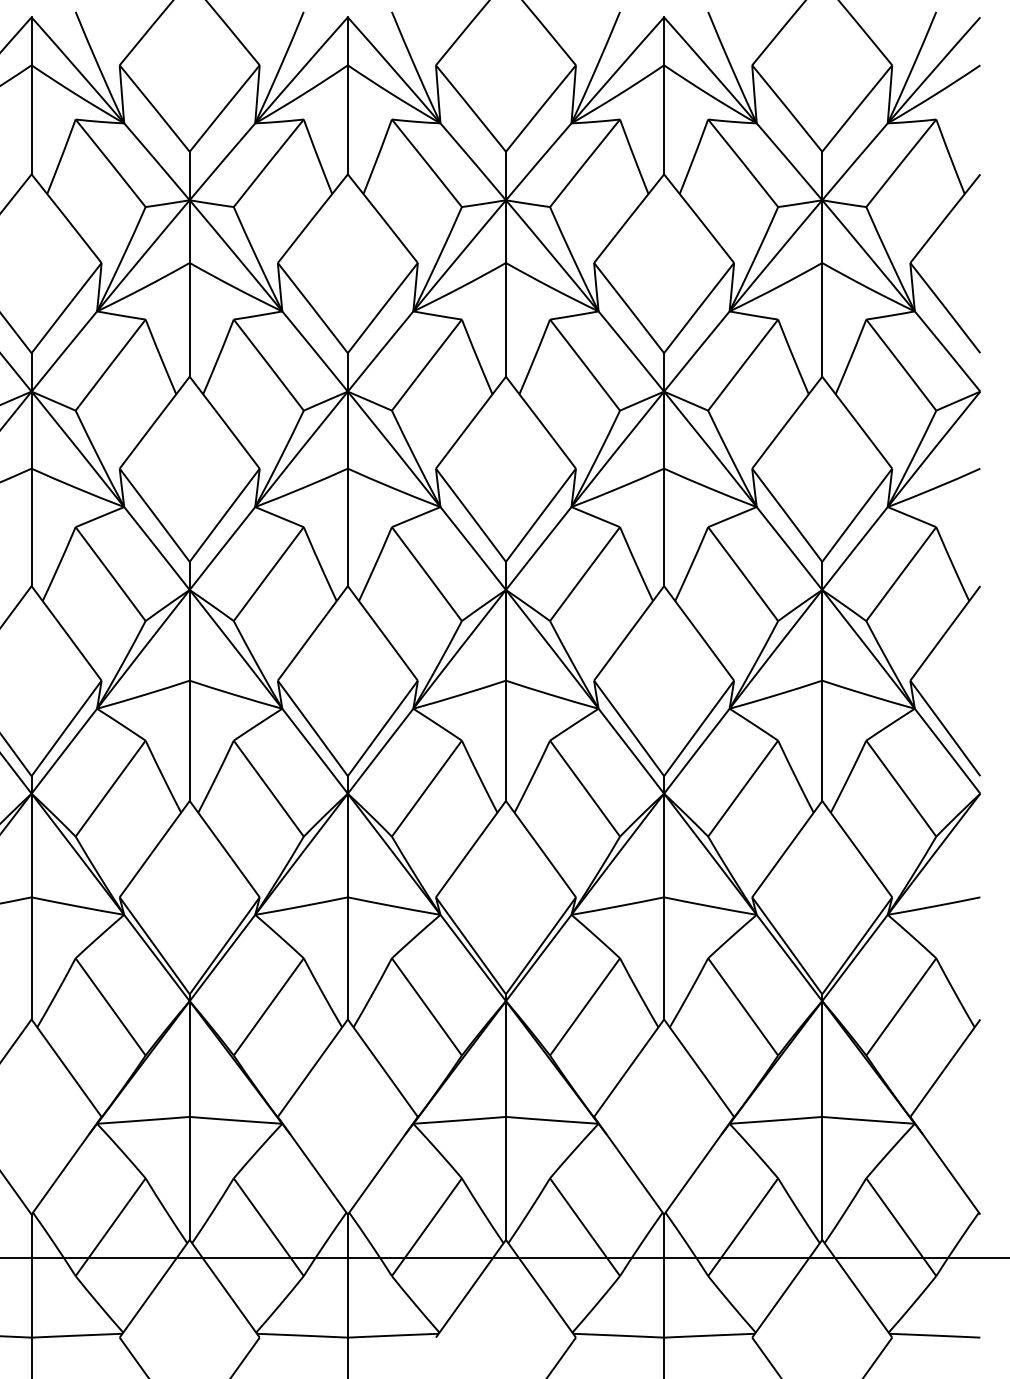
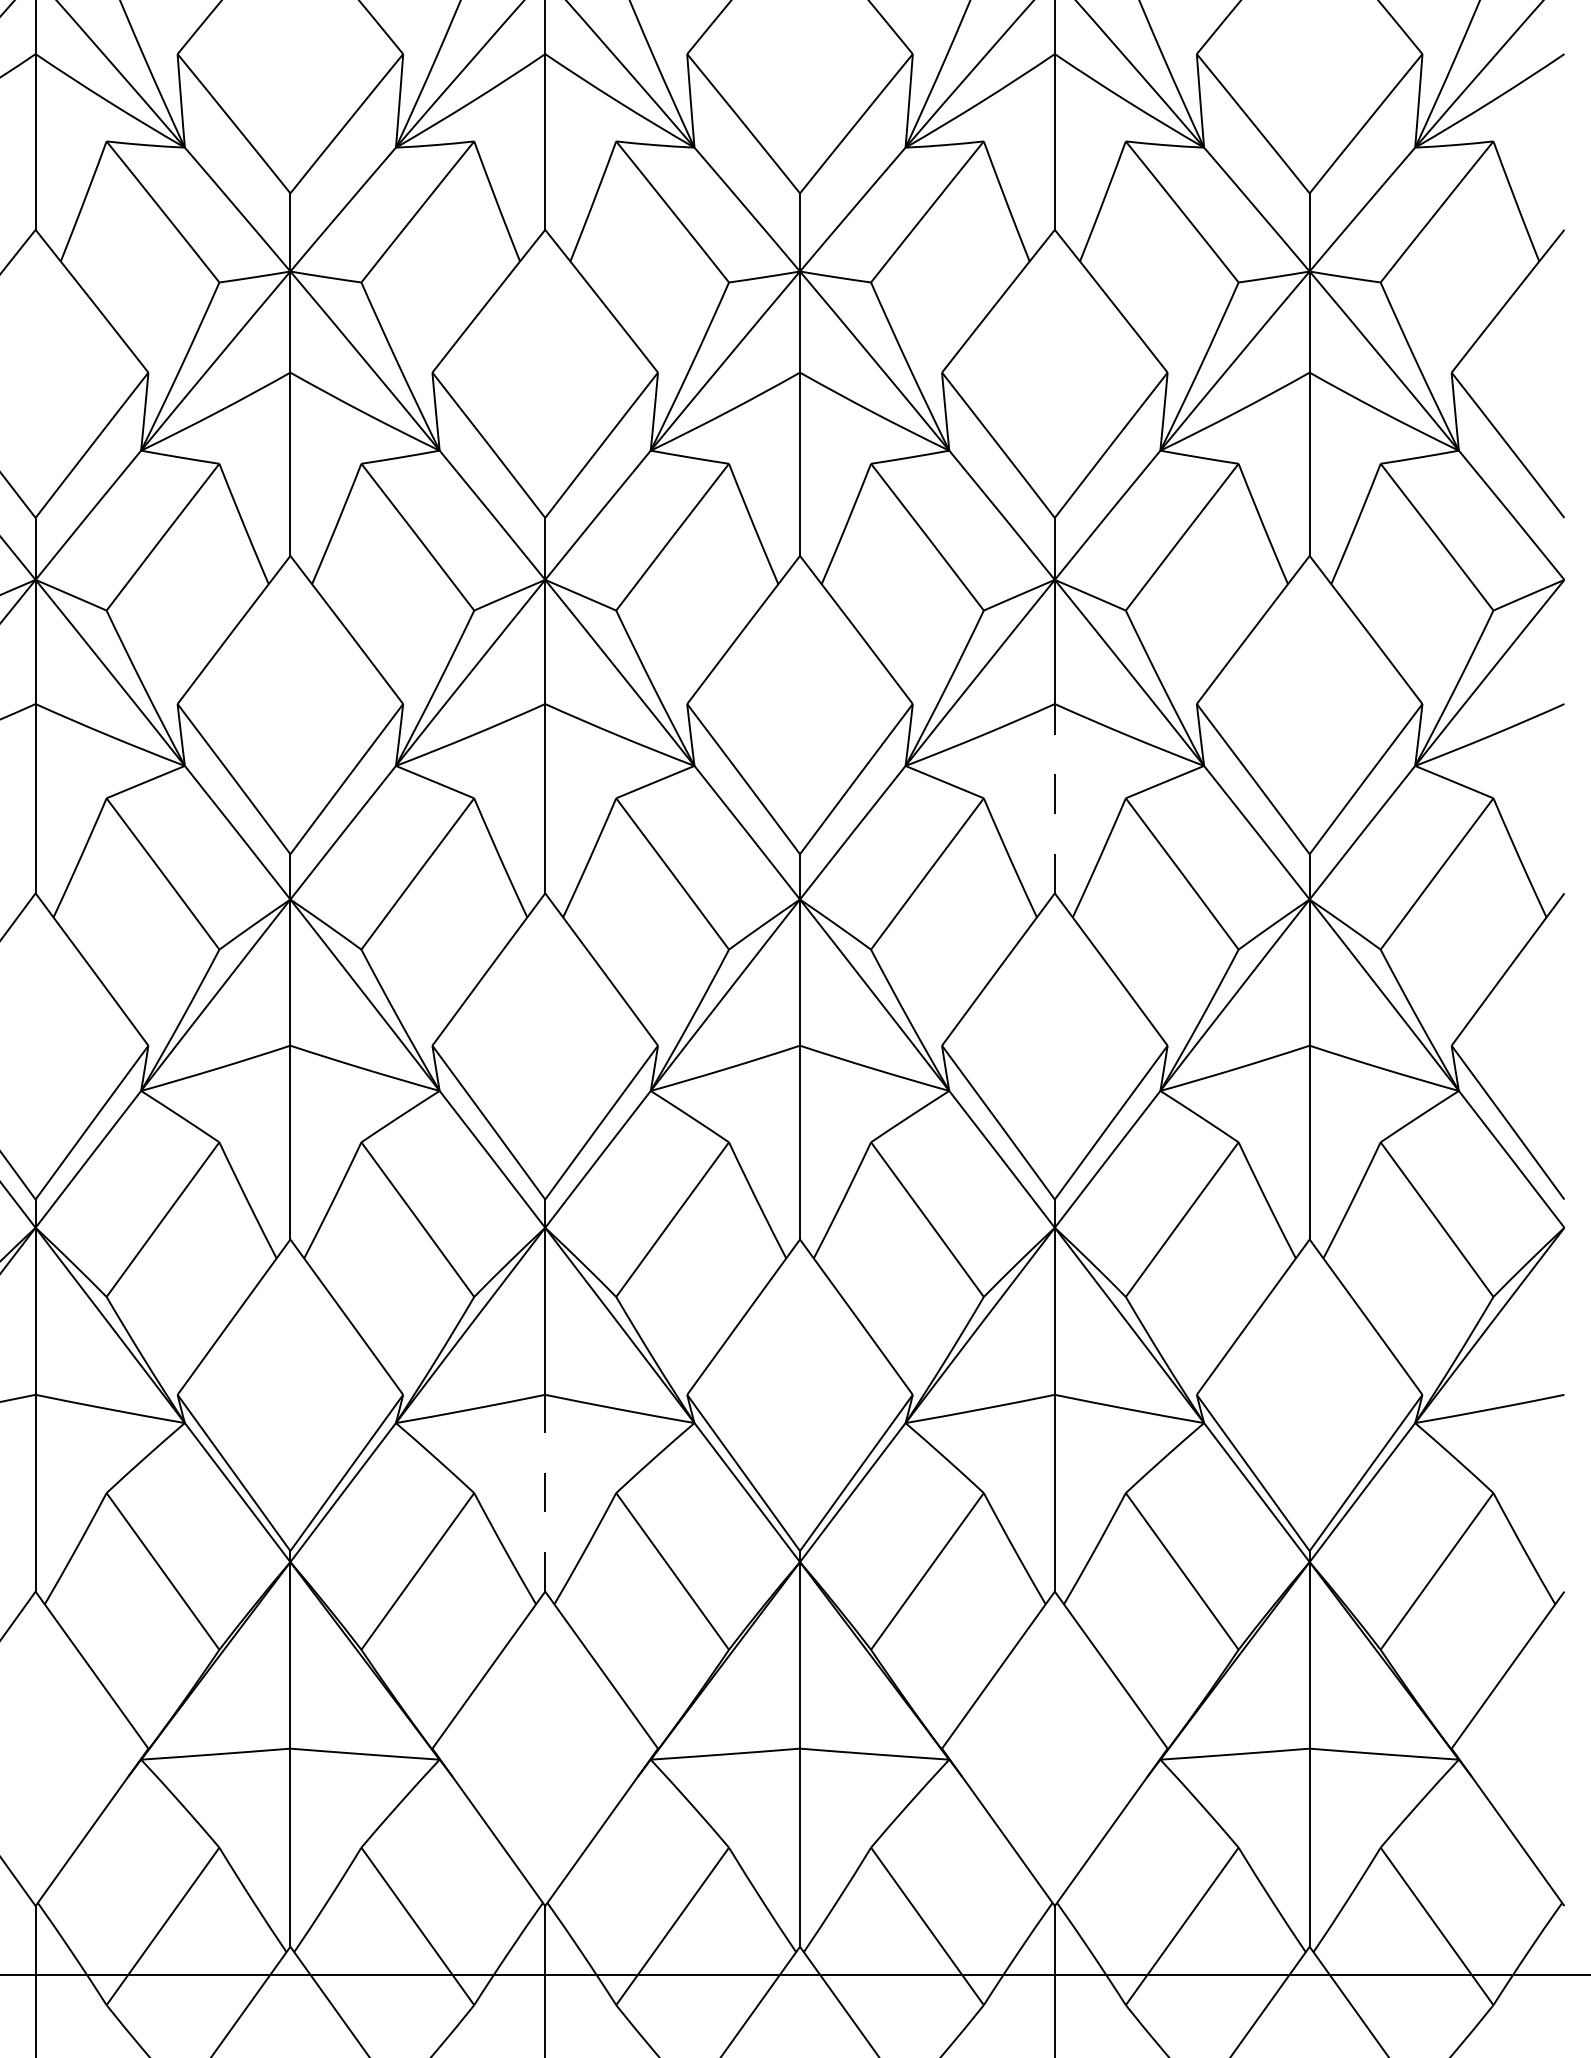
line: (664, 527) -> (1055, 798), solid -> dashed
line: (347, 957) -> (544, 1491), solid -> dashed

